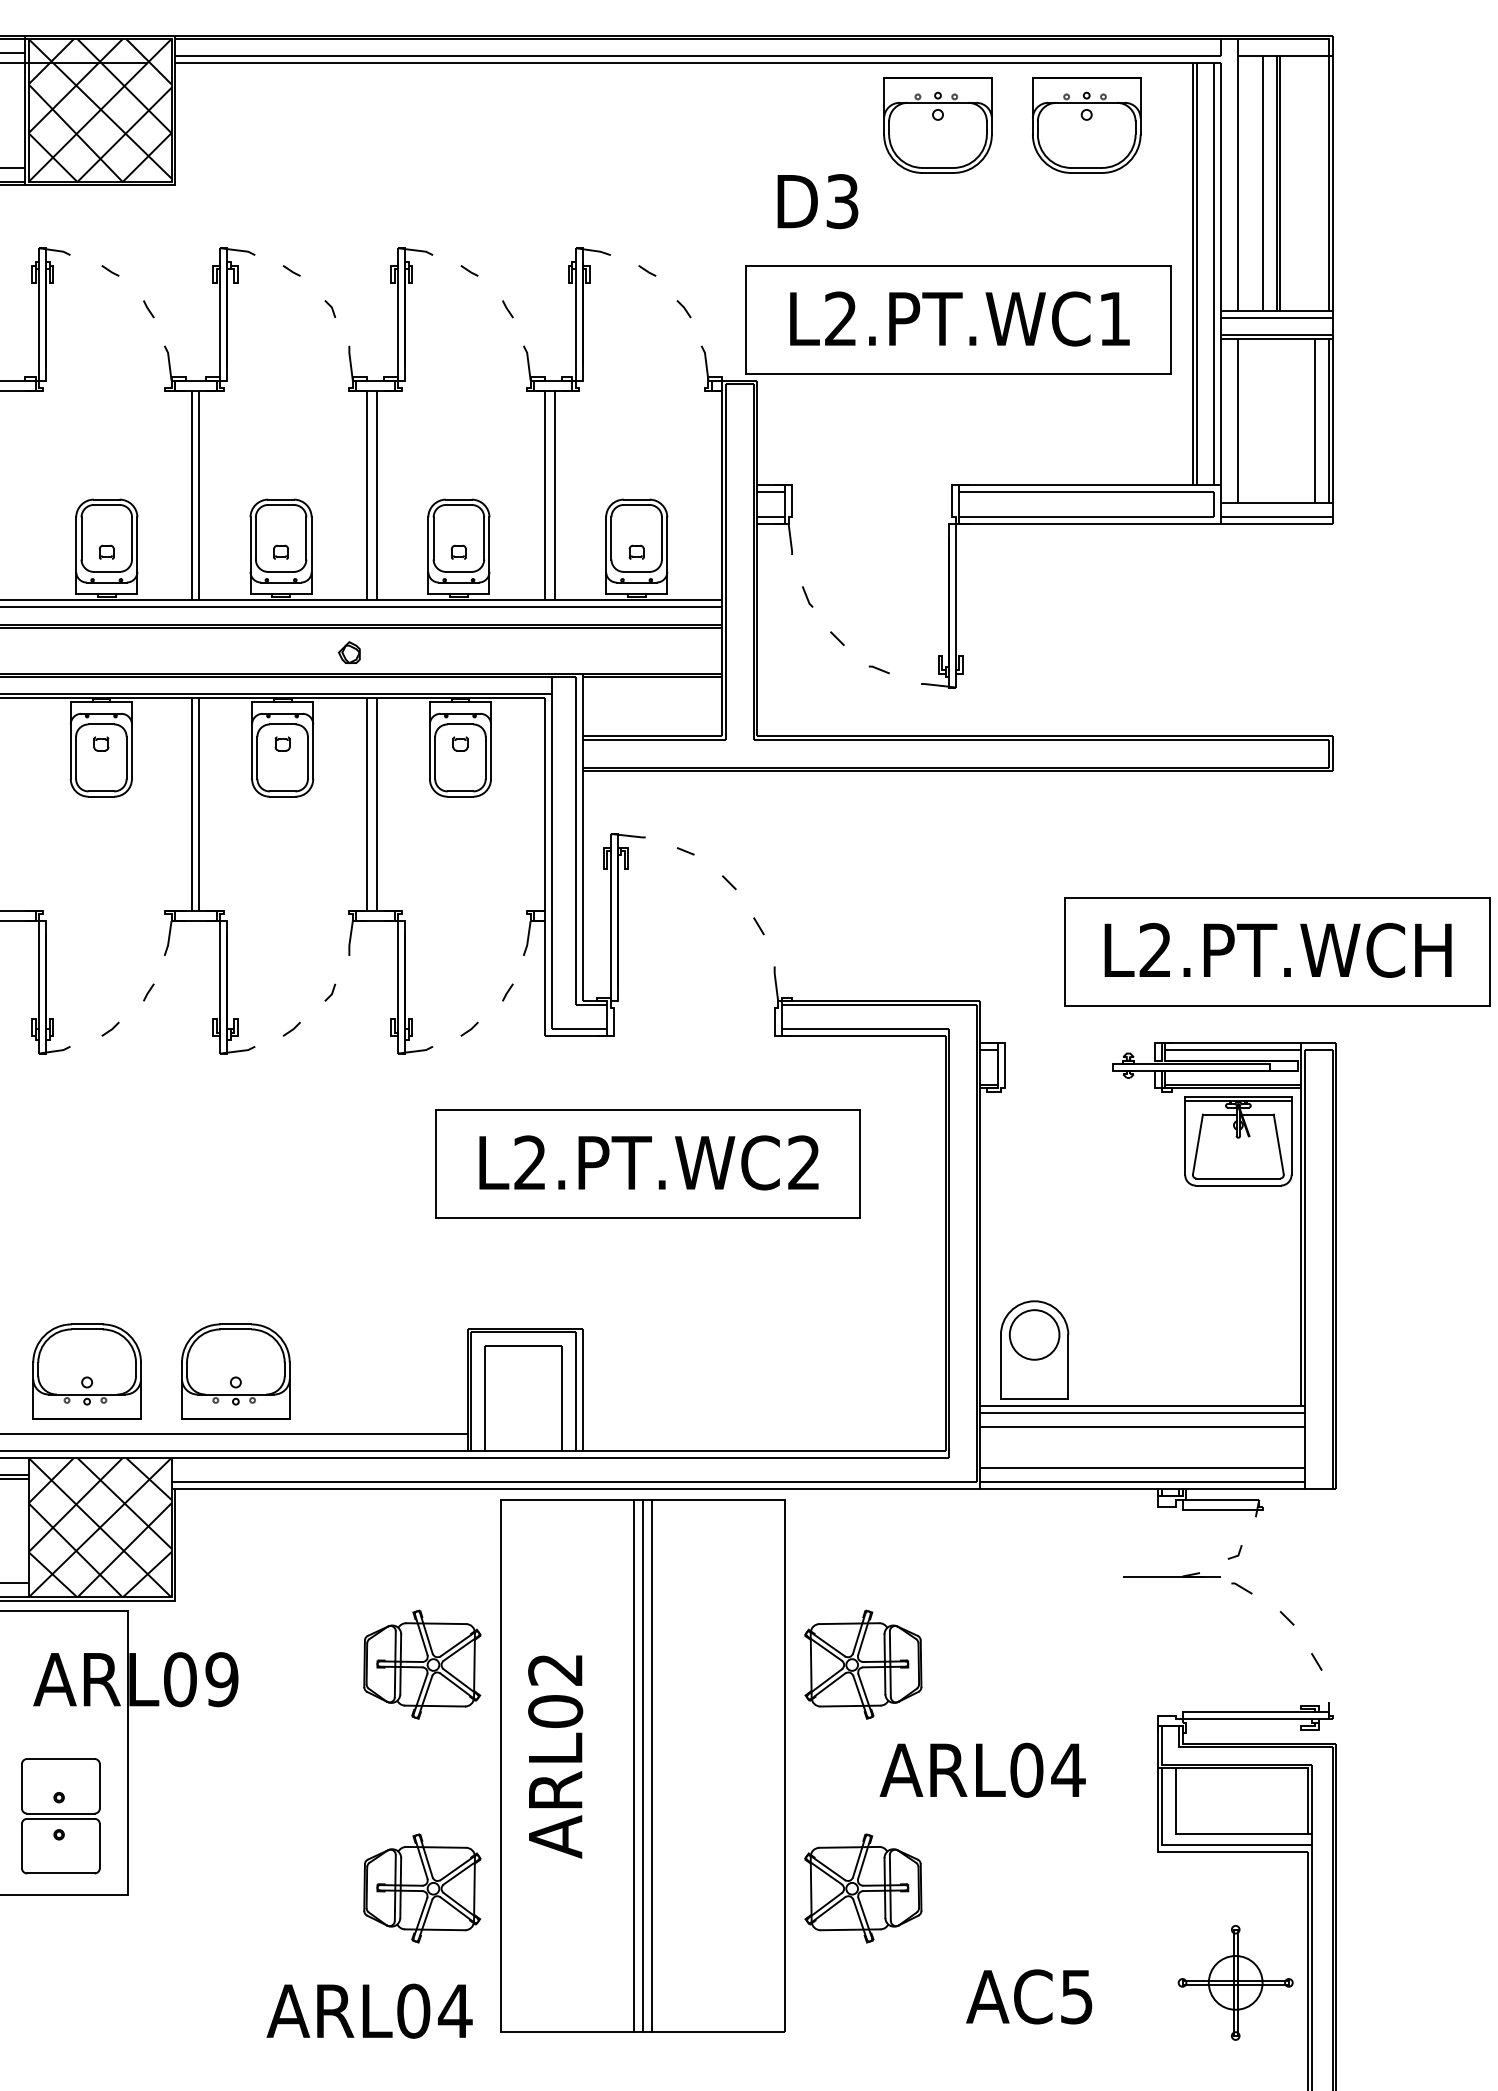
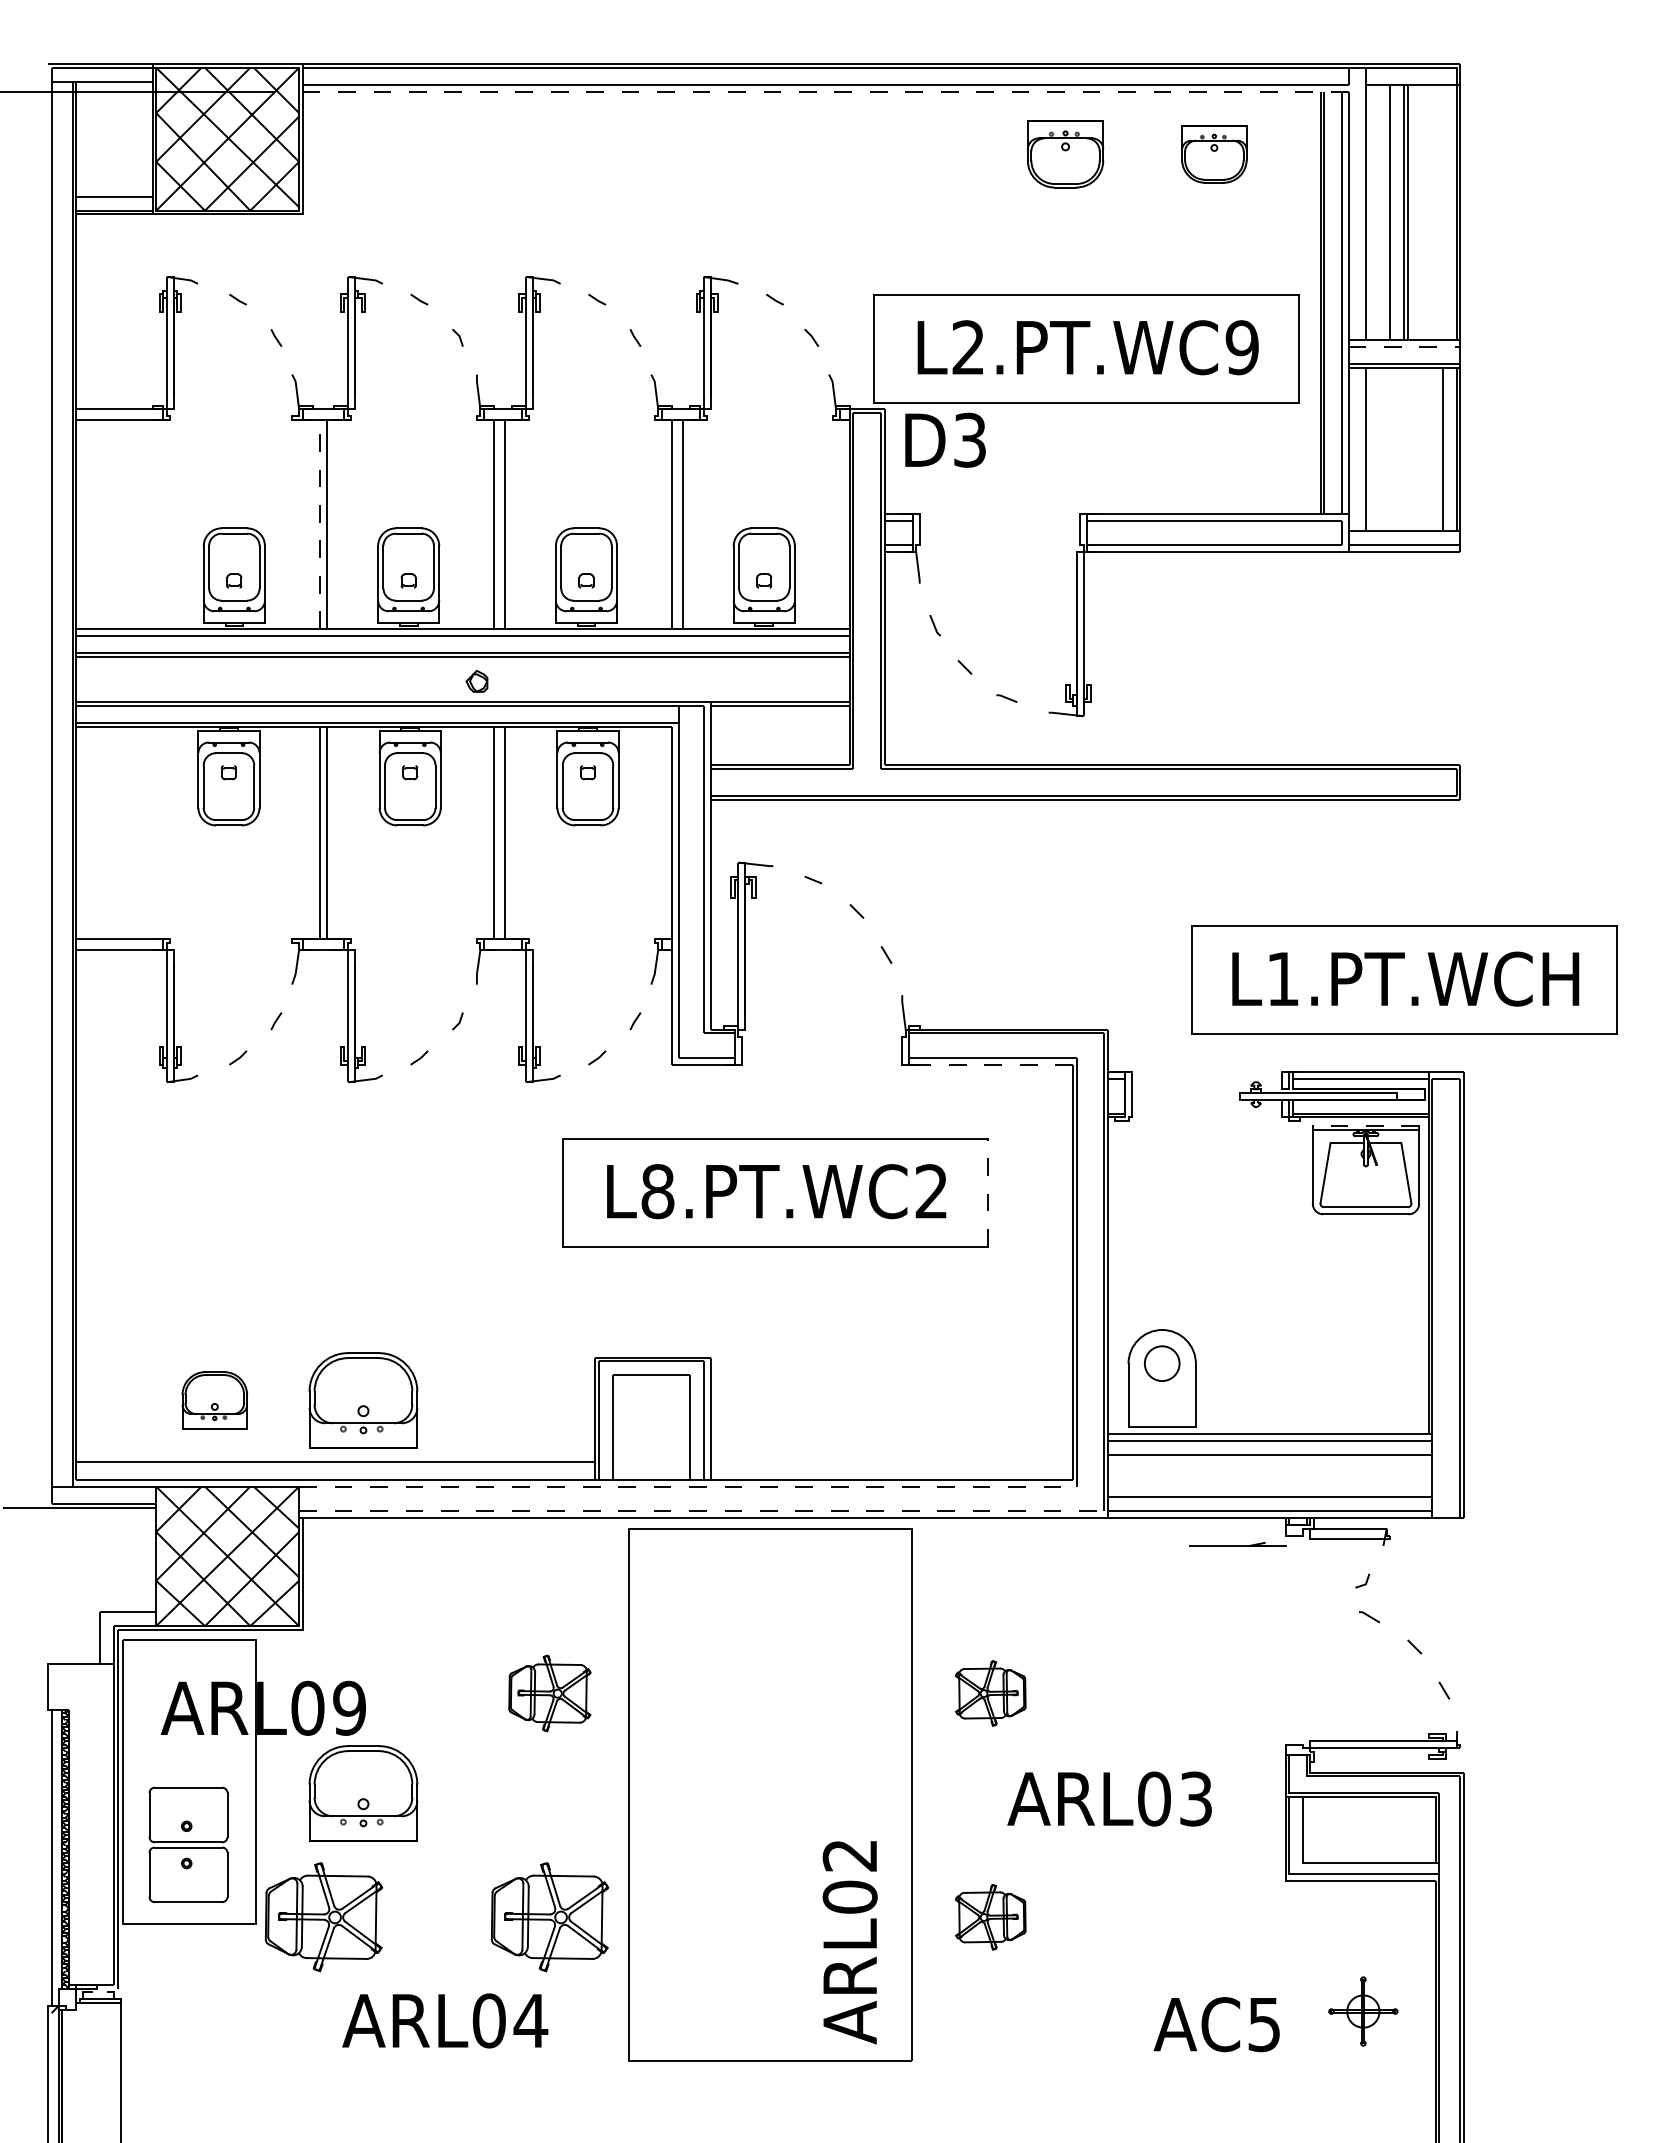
line: (697, 63) -> (825, 92), solid -> dashed
part: (937, 125) -> (1065, 154), size x0.7
part: (1086, 125) -> (1214, 154), size x0.6
text: (817, 200) -> (945, 439), moved
line: (1276, 317) -> (1404, 346), solid -> dashed
text: (1113, 318) -> (1241, 347), L2.PT.WC1 -> L2.PT.WC9
line: (192, 495) -> (320, 524), solid -> dashed
text: (1154, 949) -> (1282, 978), L2.PT.WCH -> L1.PT.WCH
line: (863, 1035) -> (991, 1064), solid -> dashed
line: (1237, 1096) -> (1365, 1125), solid -> dashed
text: (529, 1162) -> (657, 1191), L2.PT.WC2 -> L8.PT.WC2
line: (860, 1163) -> (988, 1192), solid -> dashed
circle: (1034, 1334) -> (1162, 1363), size x0.7
part: (86, 1371) -> (214, 1400), size x0.6
line: (559, 1457) -> (687, 1486), solid -> dashed
line: (573, 1482) -> (701, 1511), solid -> dashed
part: (1171, 1574) -> (1237, 1544), moved
part: (421, 1664) -> (549, 1693), size x0.7
part: (862, 1664) -> (990, 1693), size x0.6
text: (554, 1756) -> (849, 1942), moved
part: (235, 1764) -> (363, 1793), added
line: (633, 1765) -> (761, 1794), removed
line: (642, 1765) -> (770, 1794), removed
line: (651, 1765) -> (779, 1794), removed
text: (1067, 1769) -> (1195, 1798), ARL04 -> ARL03
part: (195, 1888) -> (323, 1917), added
part: (862, 1888) -> (990, 1917), size x0.6
part: (1235, 1982) -> (1363, 2011), size x0.6
text: (1028, 1996) -> (1216, 2024), moved
text: (369, 2010) -> (445, 2020), moved

